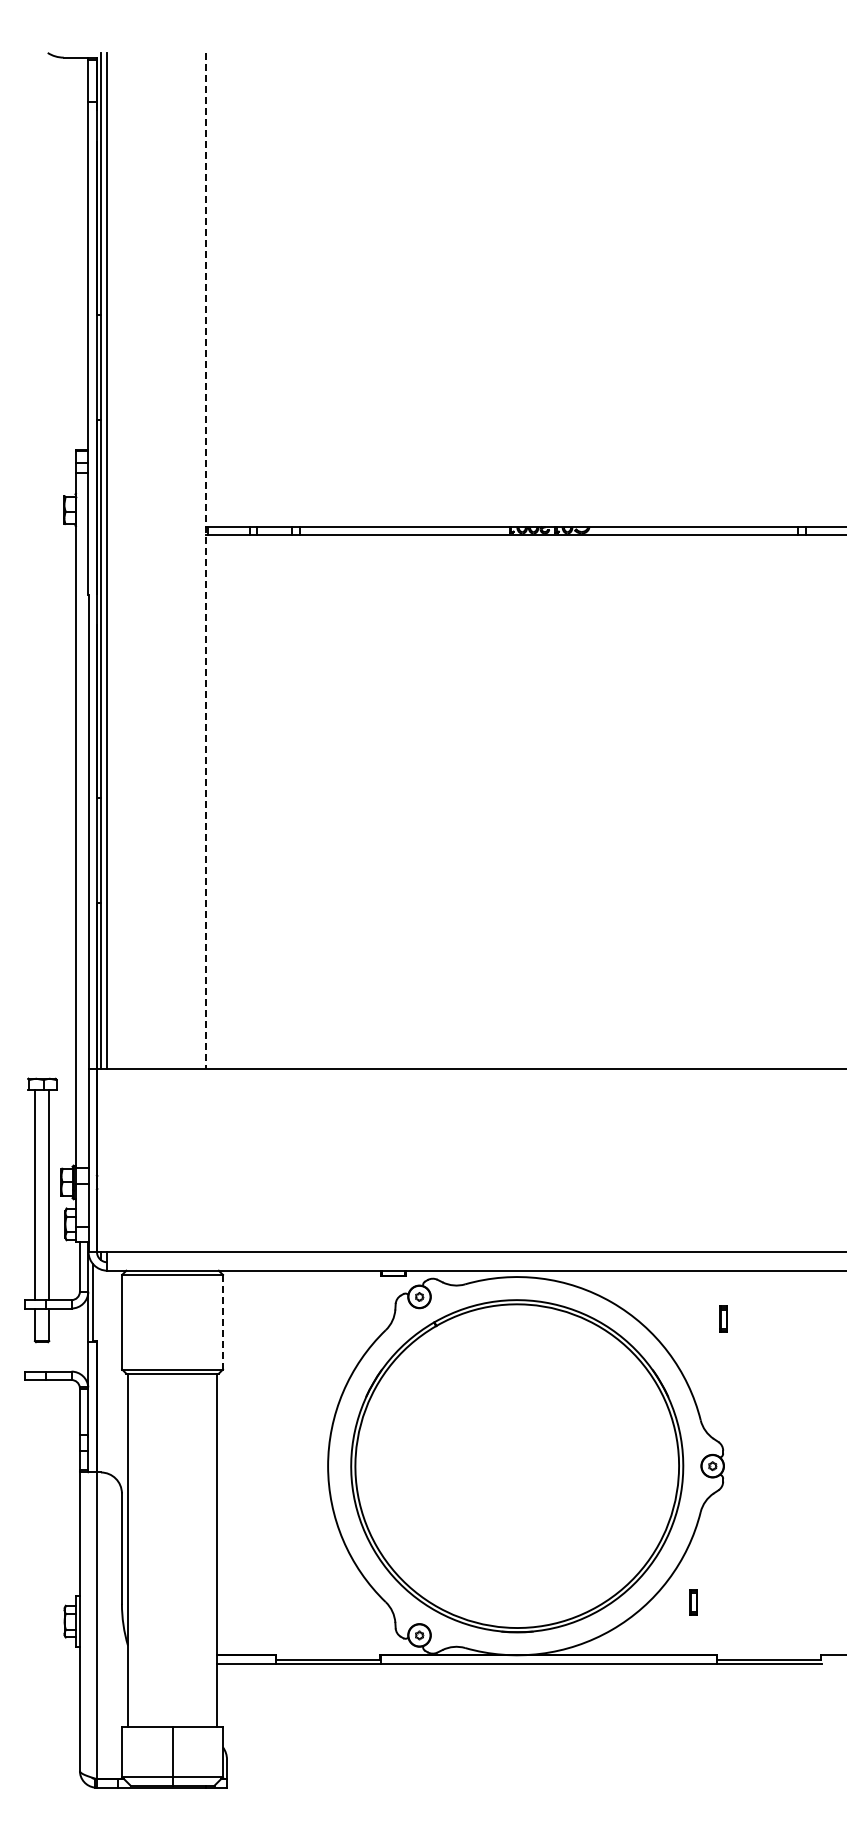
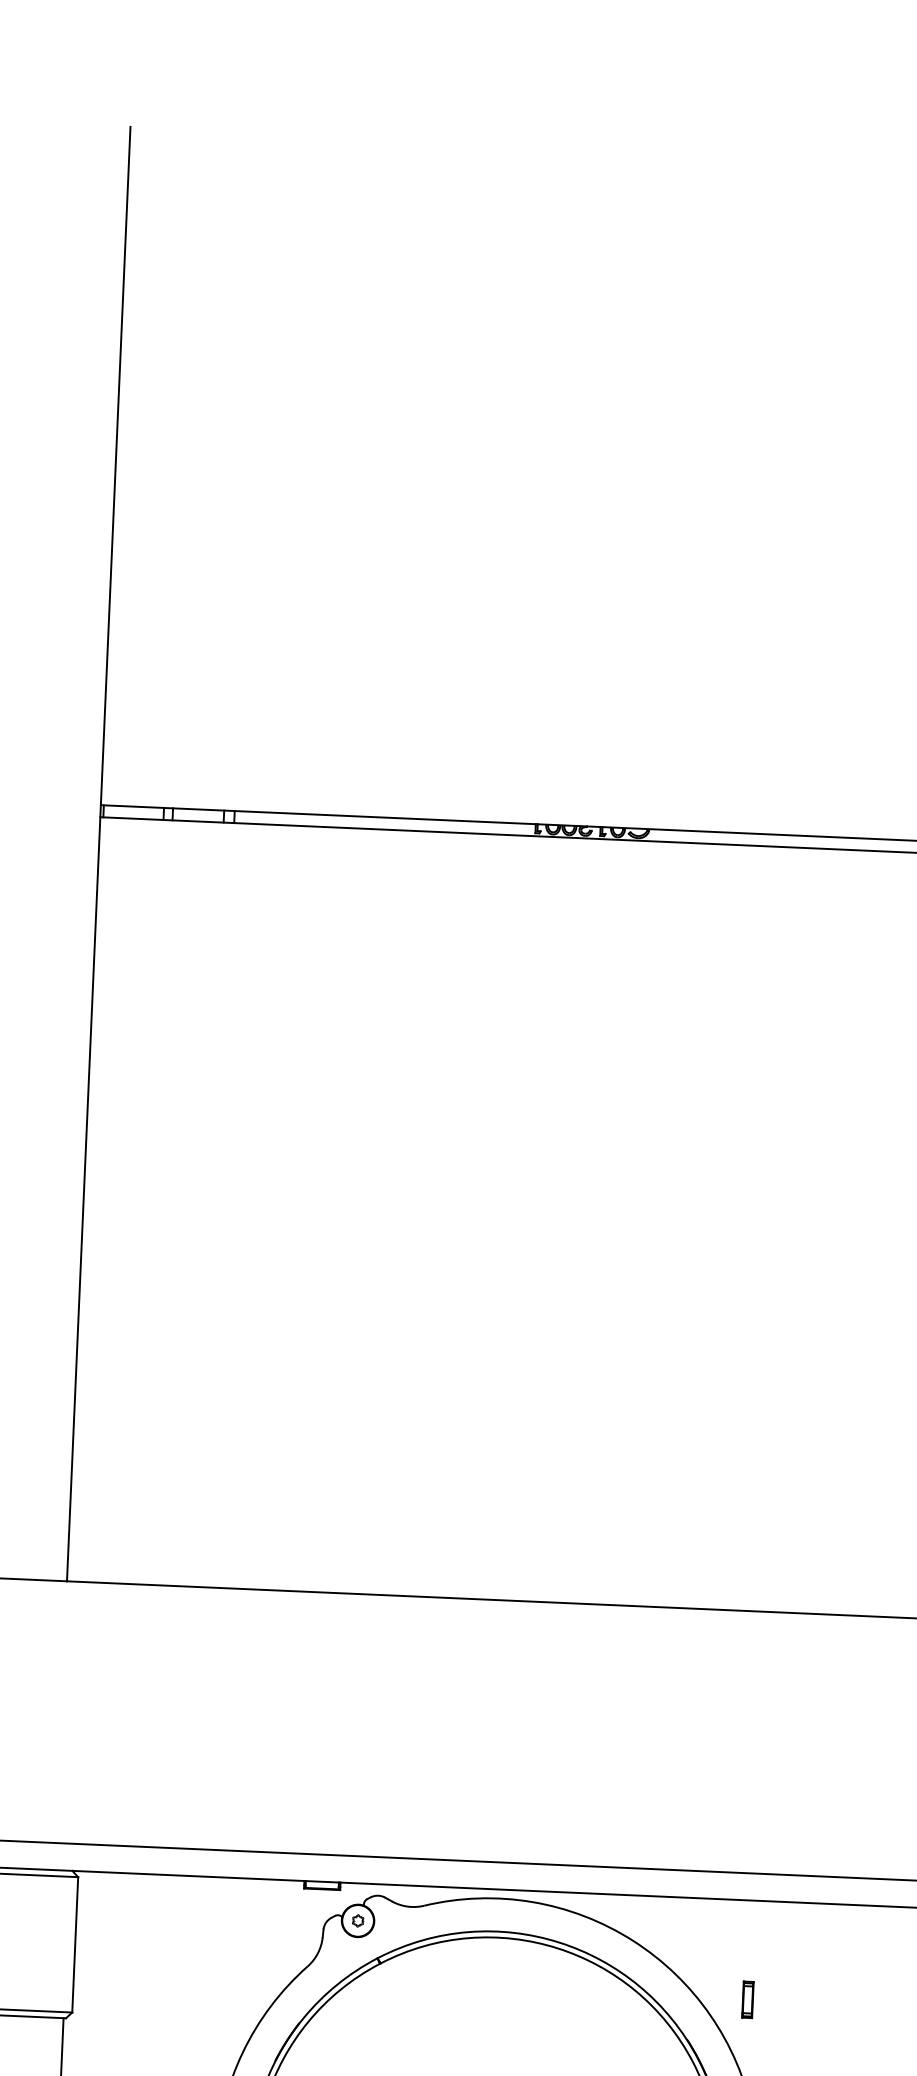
line: (206, 561) -> (99, 854), dashed -> solid
part: (723, 1318) -> (747, 1998), moved
line: (223, 1321) -> (75, 1943), dashed -> solid

